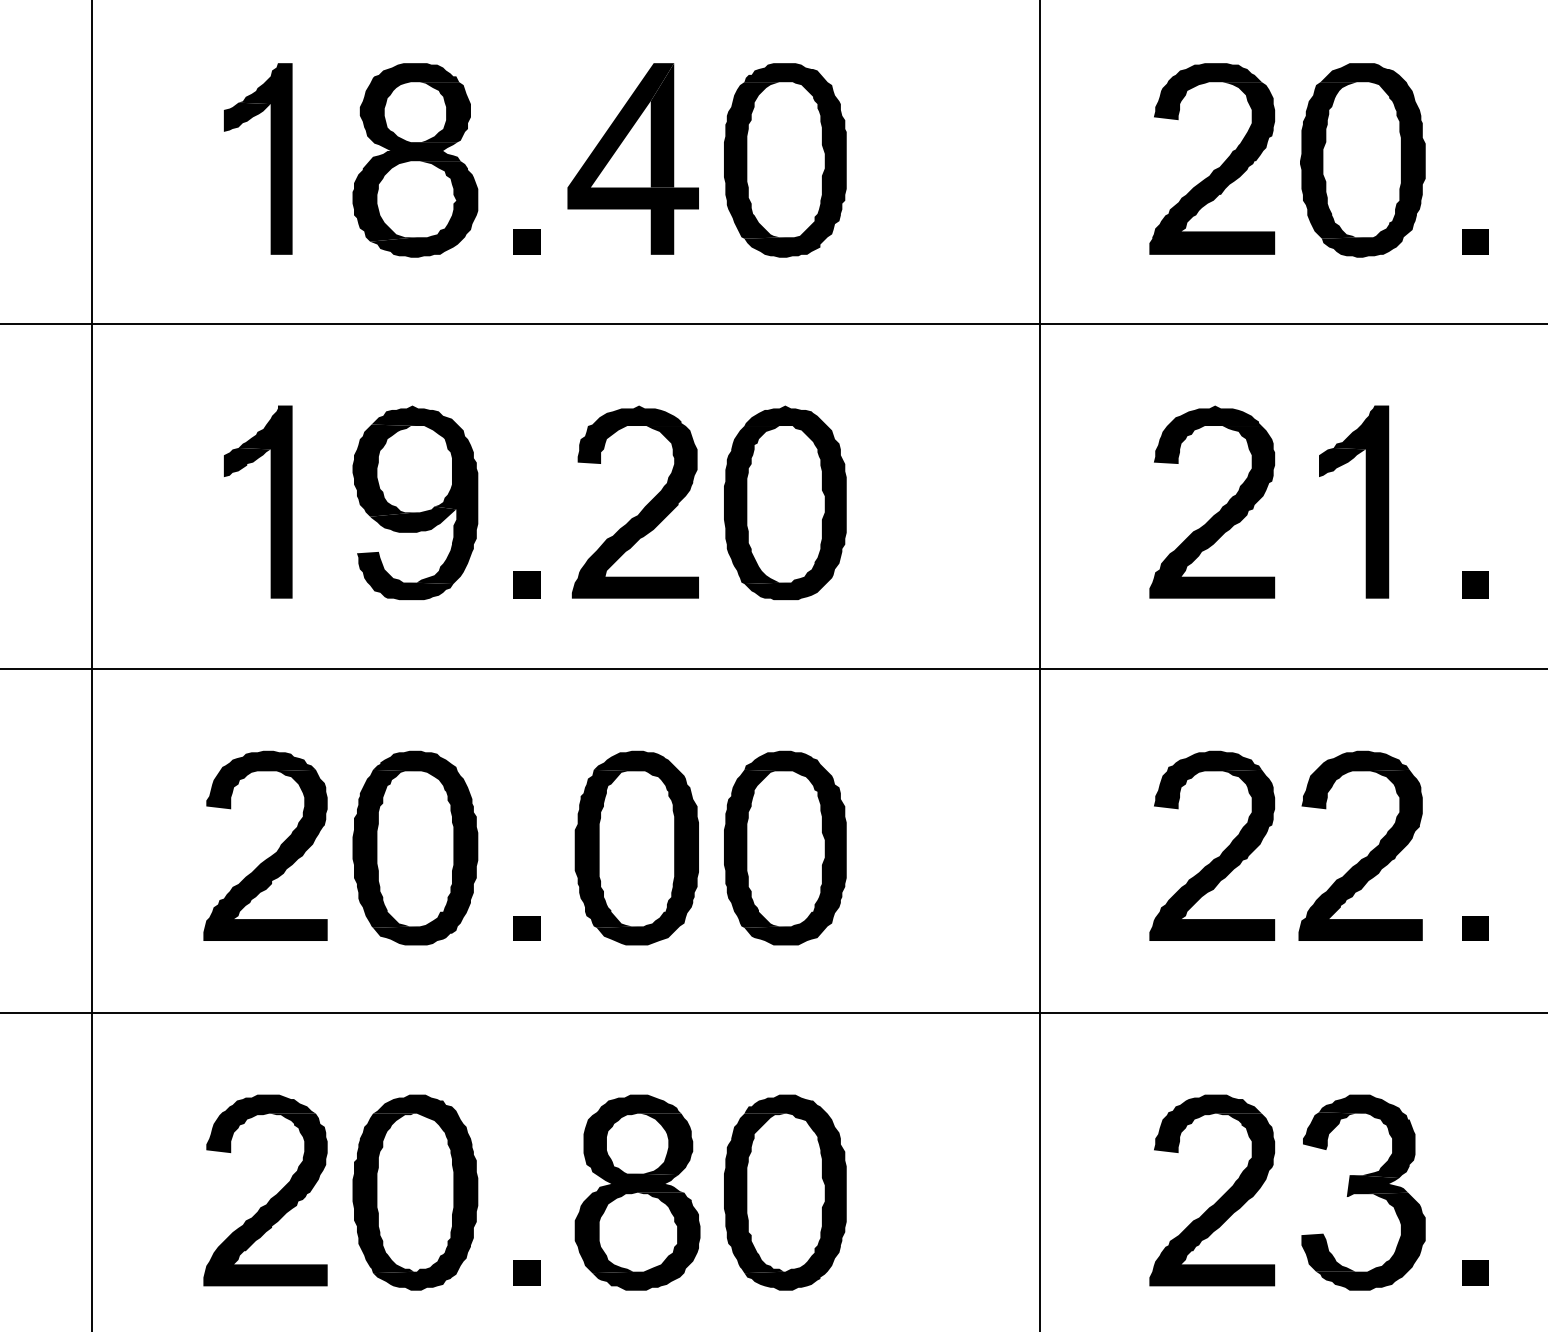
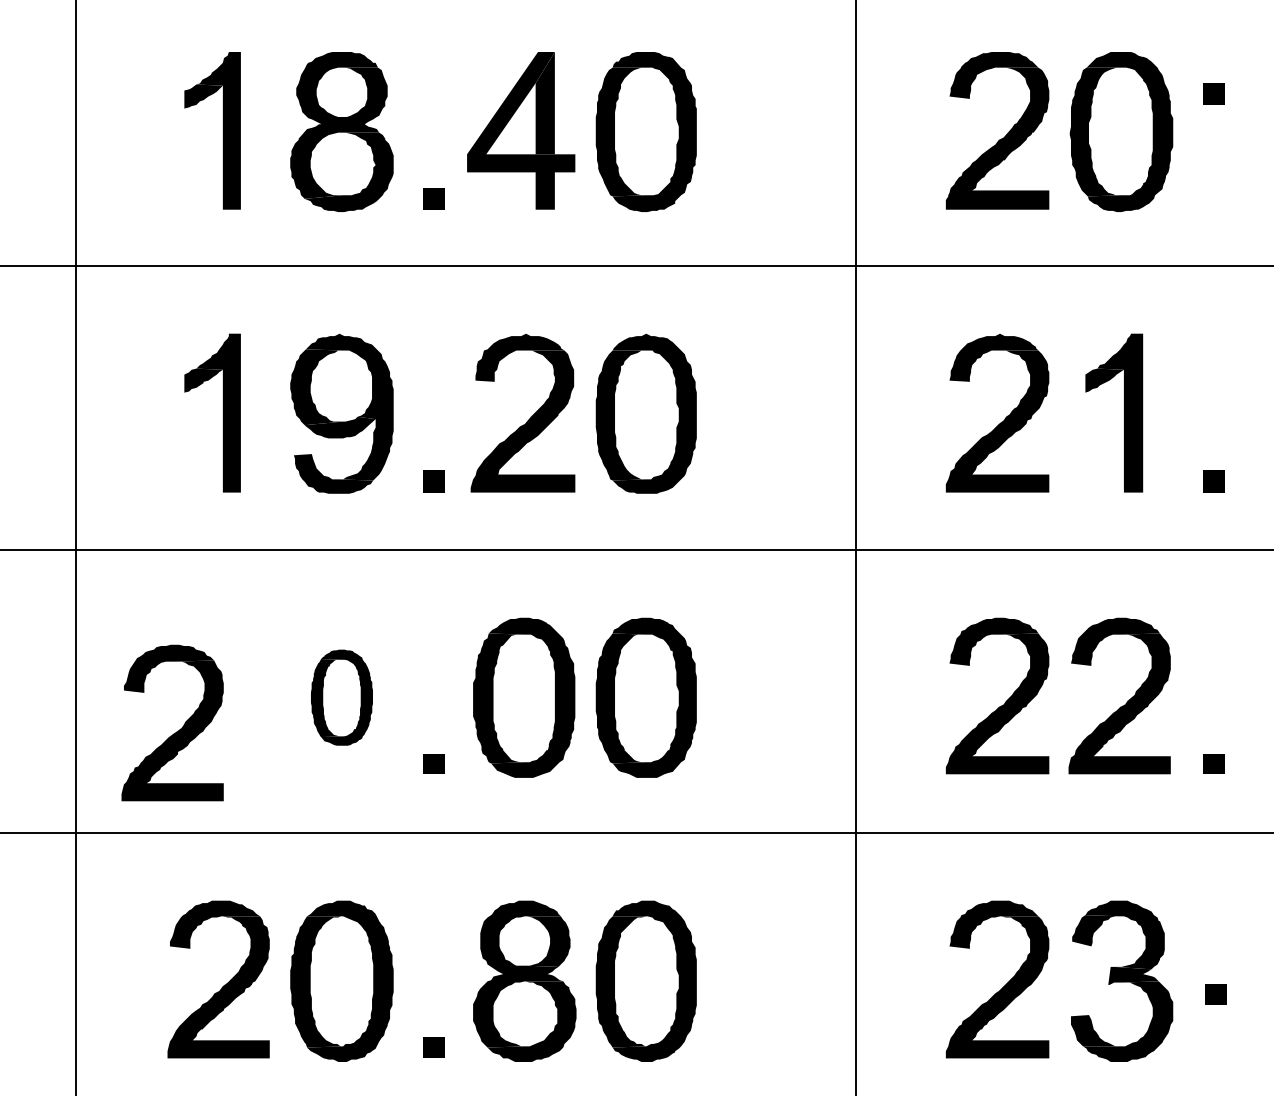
part: (1474, 241) -> (1213, 93), moved
part: (414, 847) -> (341, 697), size x0.6
part: (270, 856) -> (176, 731), moved
part: (1474, 1273) -> (1215, 994), moved

